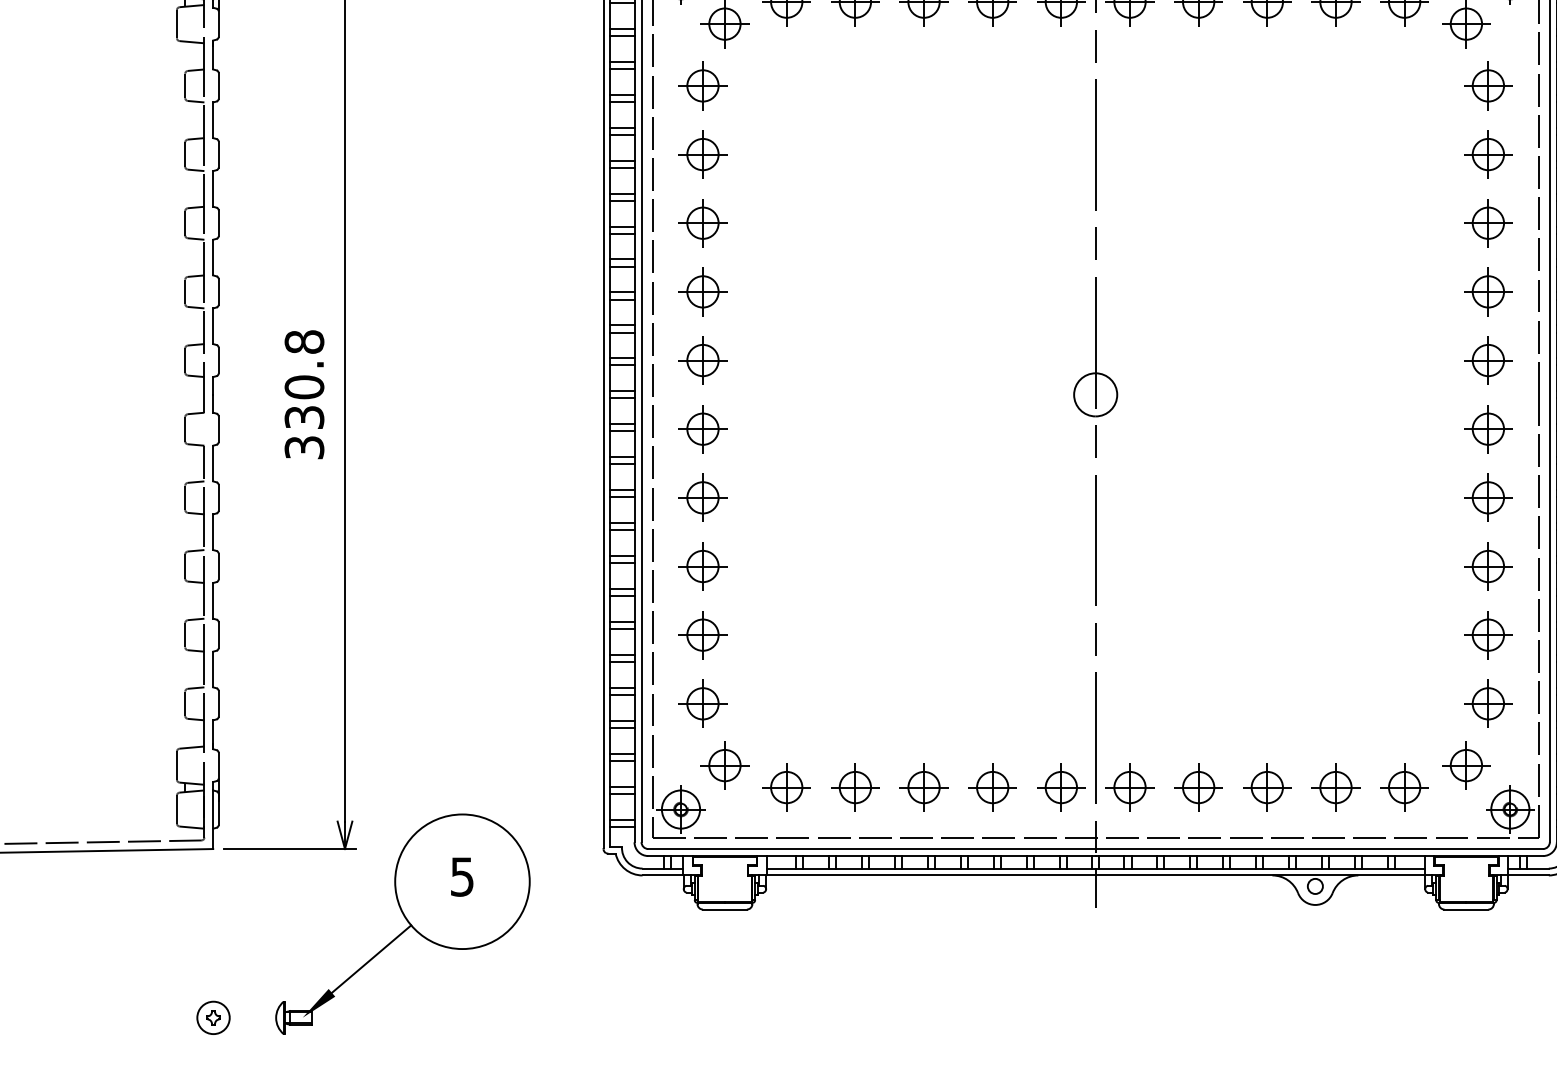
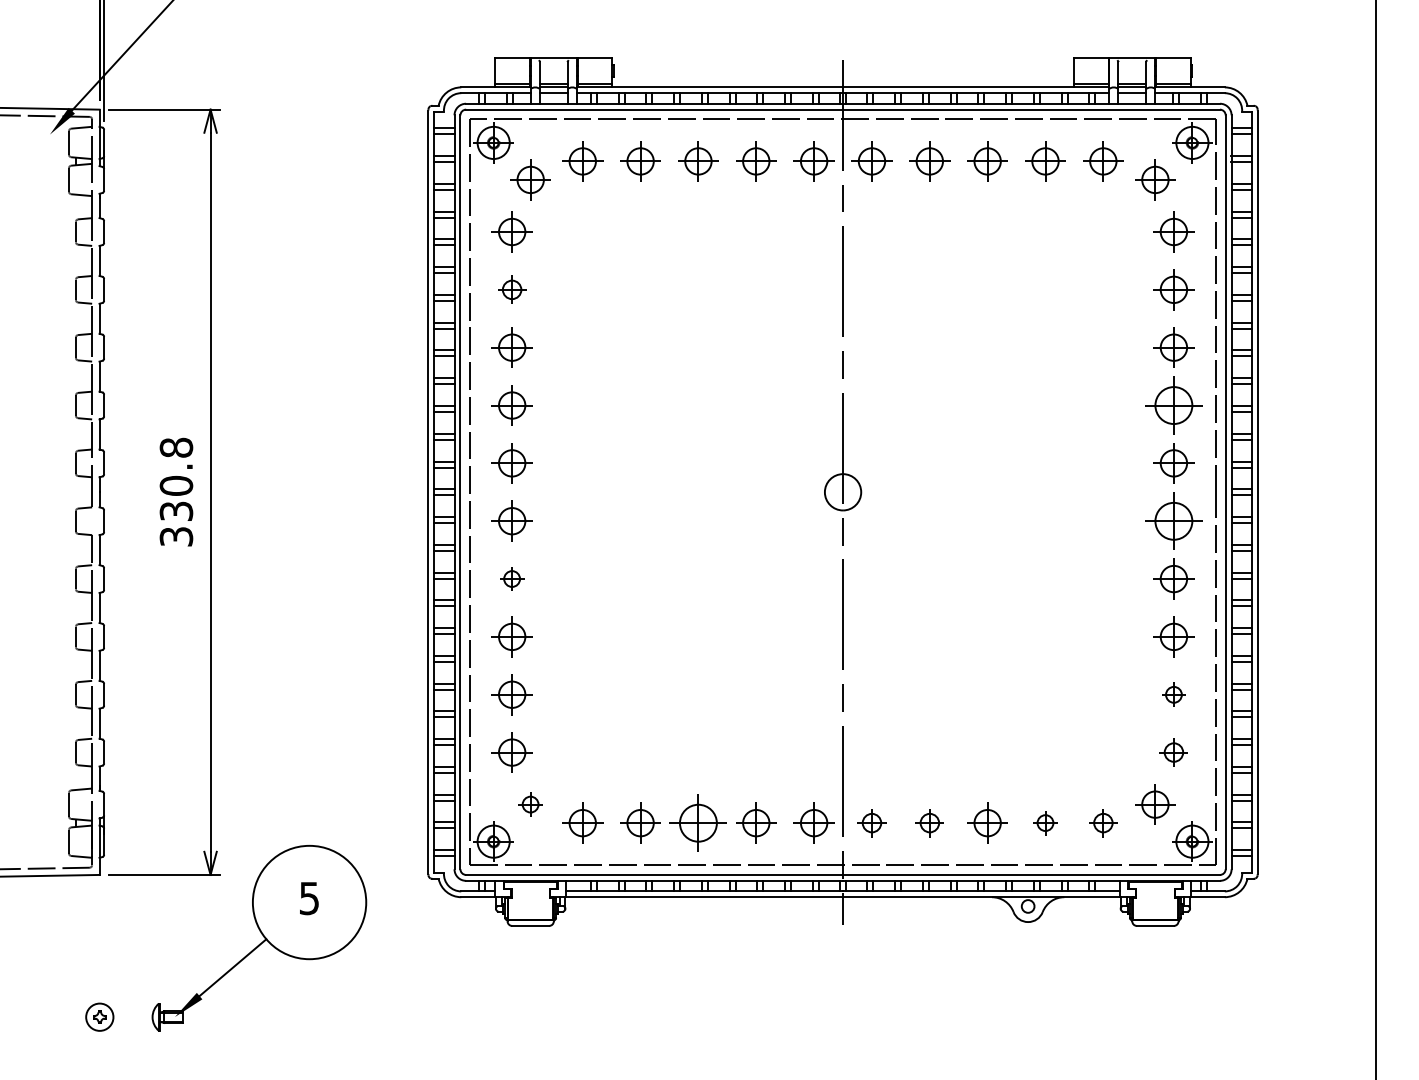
part: (702, 154) -> (511, 289), size x0.7
part: (1487, 291) -> (1173, 405), size x1.4
part: (1487, 428) -> (1173, 520), size x1.4
part: (702, 497) -> (511, 578), size x0.6
part: (1487, 634) -> (1173, 694), size x0.6
part: (1487, 703) -> (1173, 752), size x0.7
part: (724, 765) -> (530, 804), size x0.6
part: (924, 786) -> (698, 822), size x1.4
part: (1129, 786) -> (871, 822), size x0.7
part: (1198, 786) -> (929, 822), size x0.7
part: (1335, 786) -> (1045, 822), size x0.6
part: (1404, 786) -> (1103, 822), size x0.7

